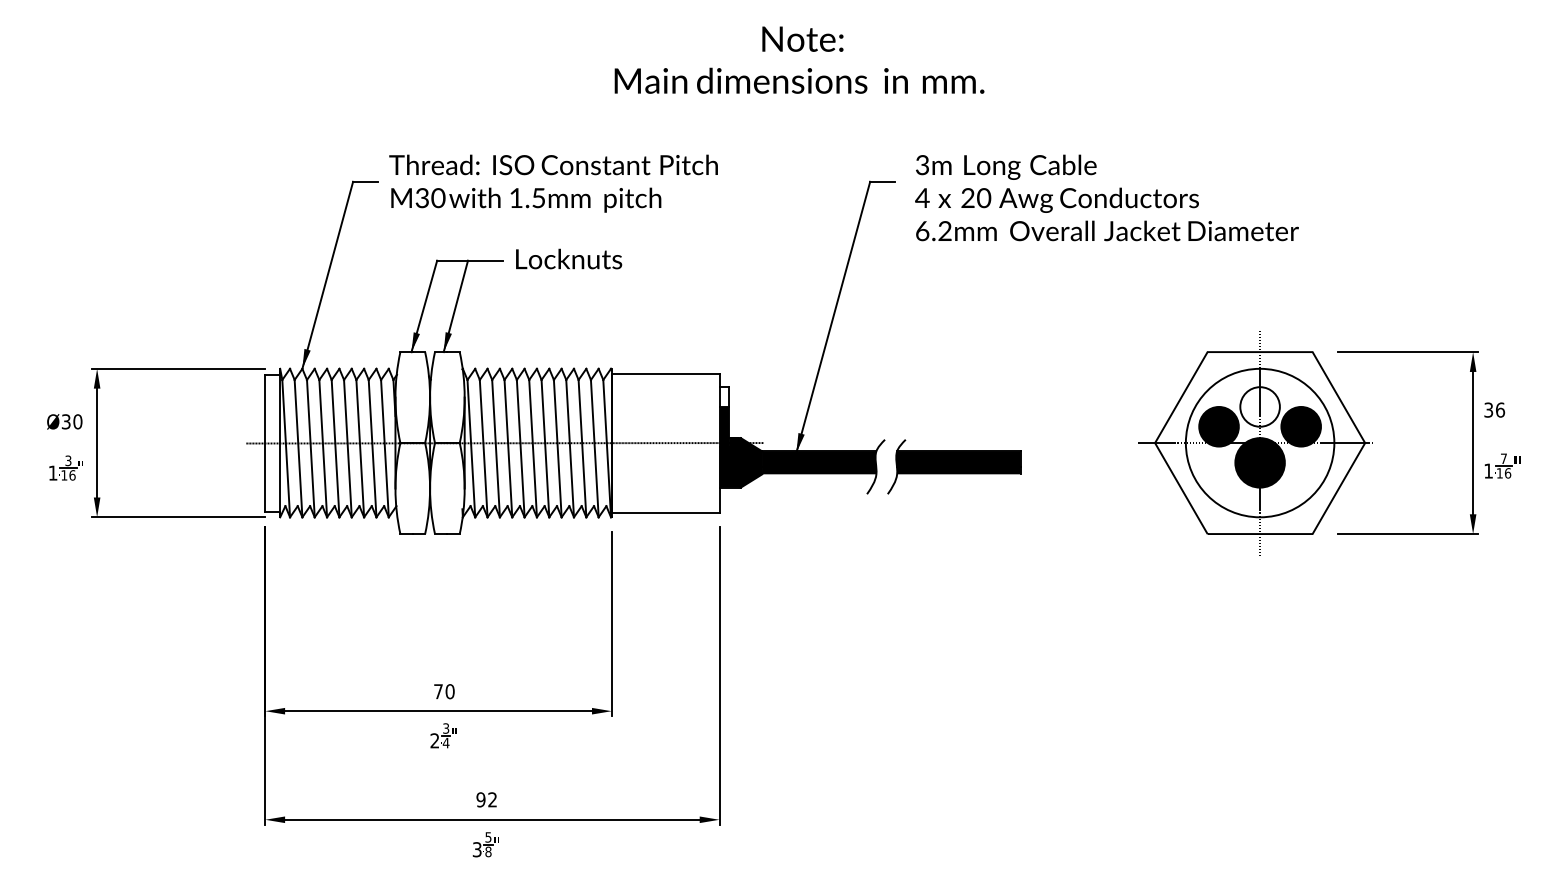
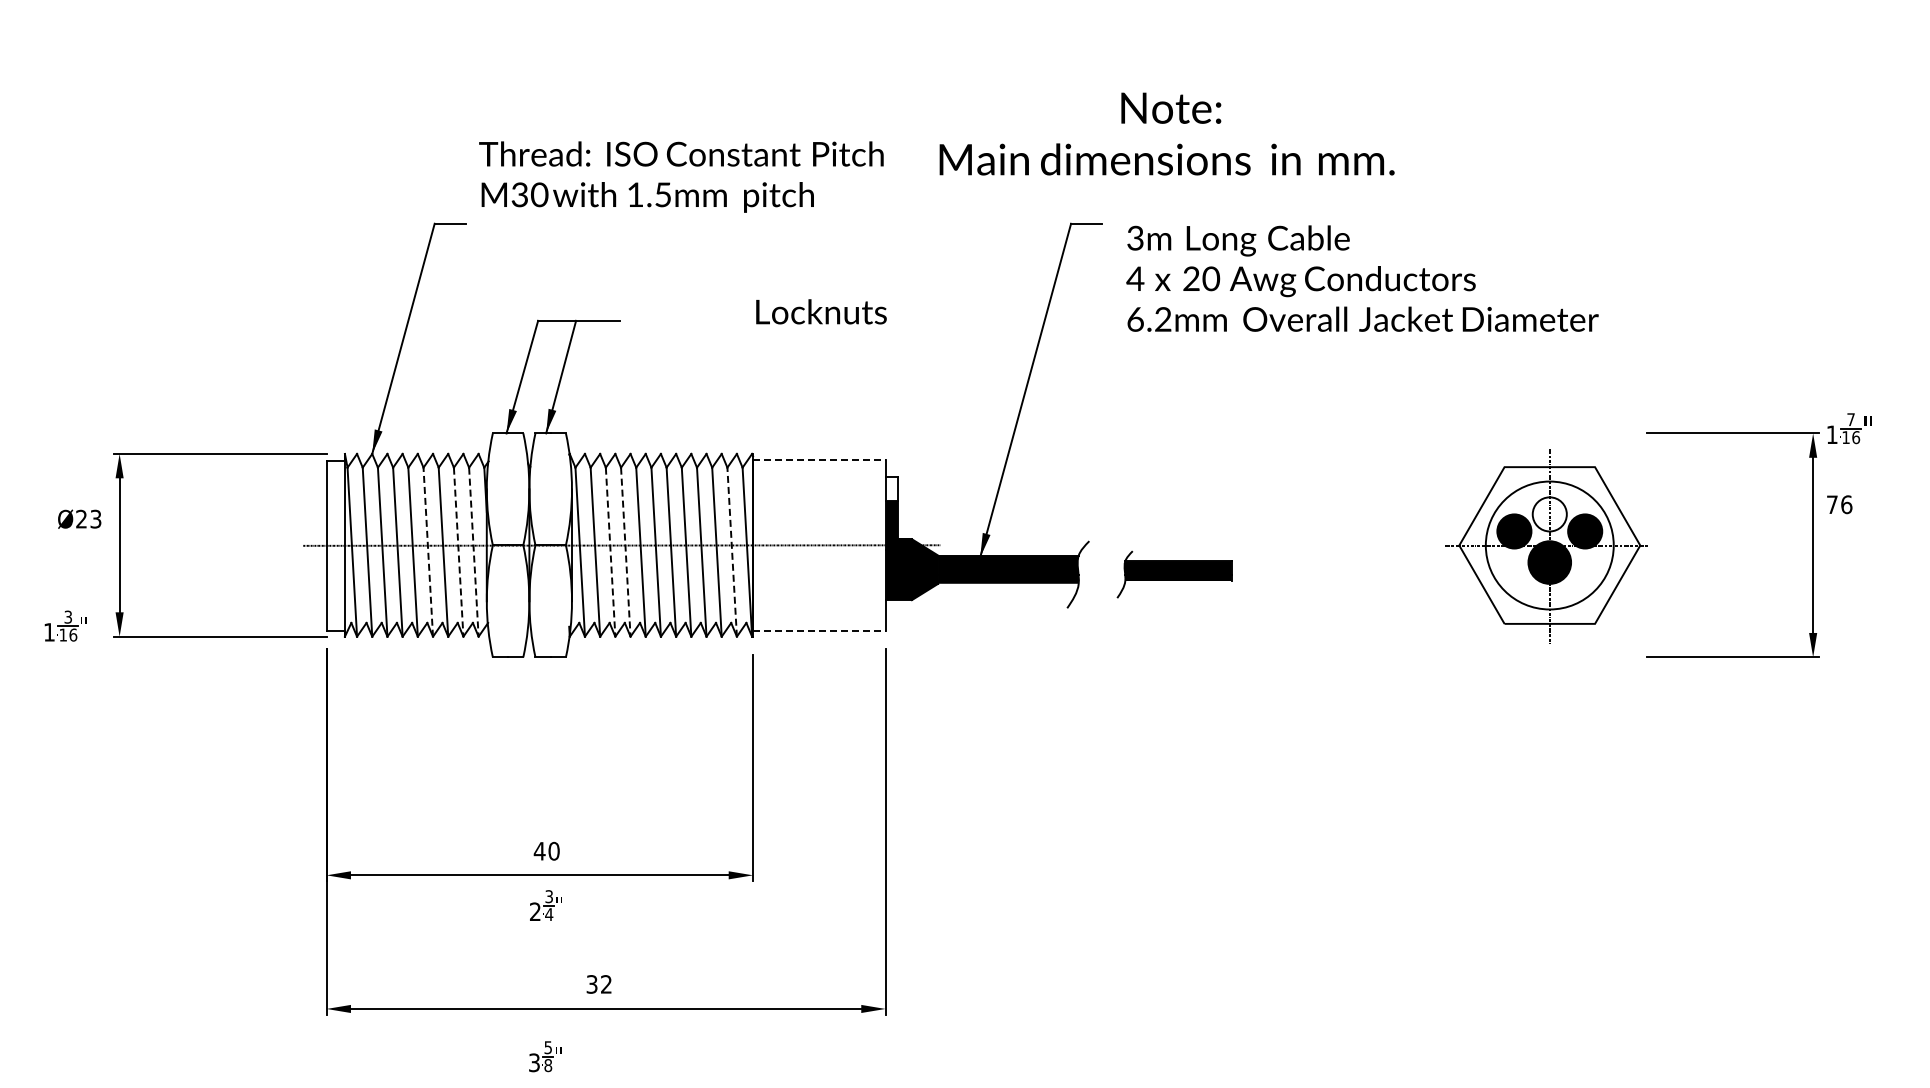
text: (799, 59) -> (1166, 133), moved
text: (553, 183) -> (681, 176), moved
text: (1106, 197) -> (1362, 278), moved
text: (569, 258) -> (821, 311), moved
line: (665, 373) -> (819, 459), solid -> dashed
text: (1488, 409) -> (1832, 504), 36 -> 76
text: (71, 421) -> (88, 518), Ø30 -> Ø23
part: (1256, 443) -> (1546, 545), size x0.7
line: (348, 448) -> (428, 552), solid -> dashed
line: (372, 448) -> (458, 552), solid -> dashed
line: (384, 448) -> (473, 552), solid -> dashed
line: (495, 448) -> (610, 552), solid -> dashed
line: (508, 448) -> (625, 552), solid -> dashed
line: (595, 448) -> (732, 552), solid -> dashed
part: (1502, 465) -> (1849, 428), moved
part: (954, 466) -> (1174, 574), size x0.7
part: (66, 467) -> (65, 625), moved
line: (665, 512) -> (819, 630), solid -> dashed
text: (438, 691) -> (539, 851), 70 -> 40
text: (480, 799) -> (591, 984), 92 -> 32
part: (486, 844) -> (545, 1056), moved

